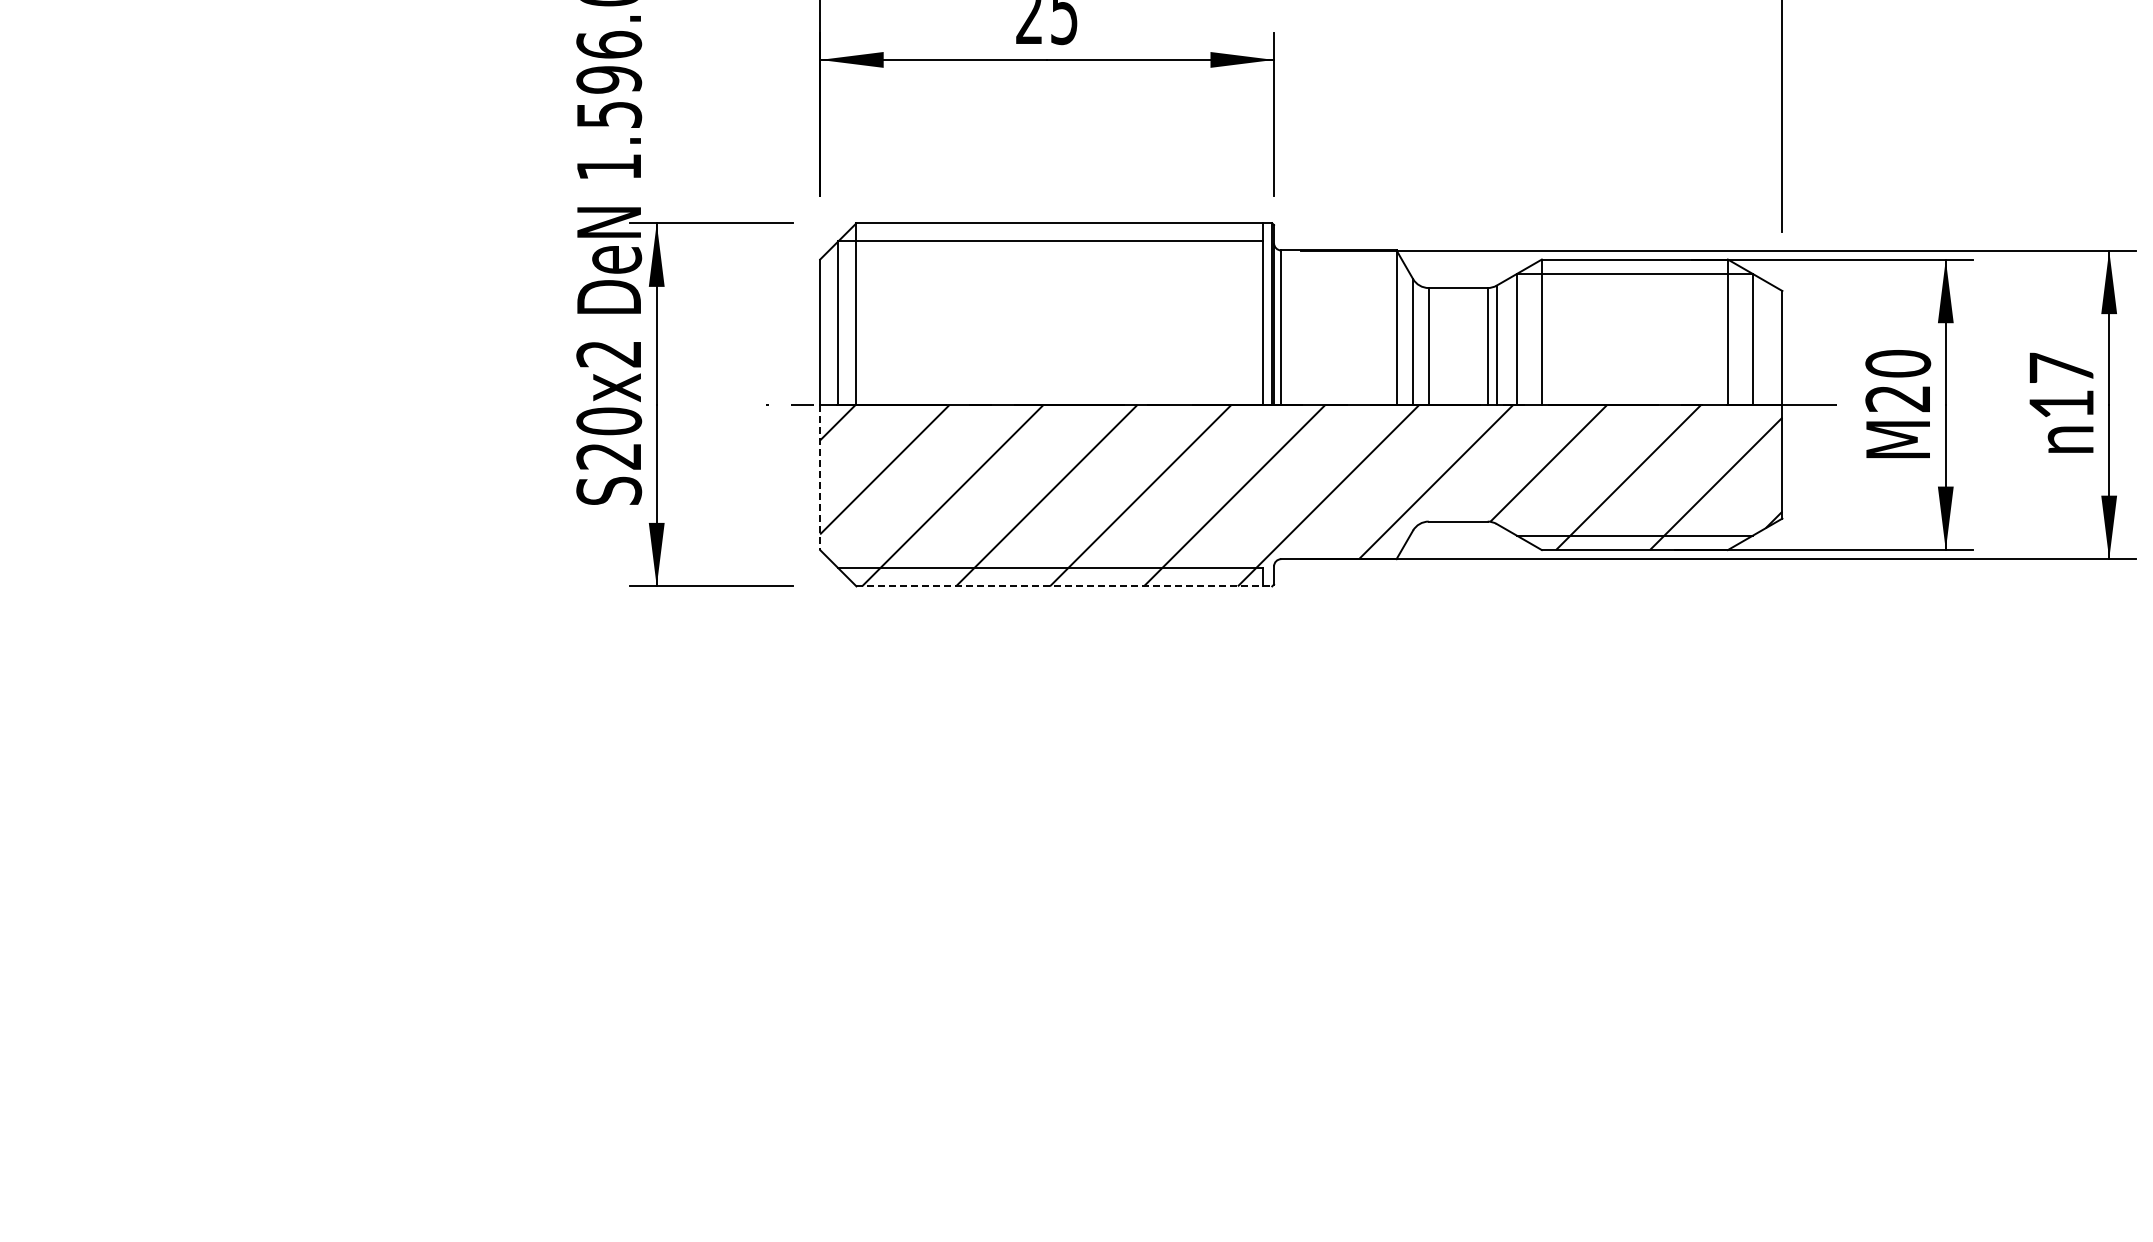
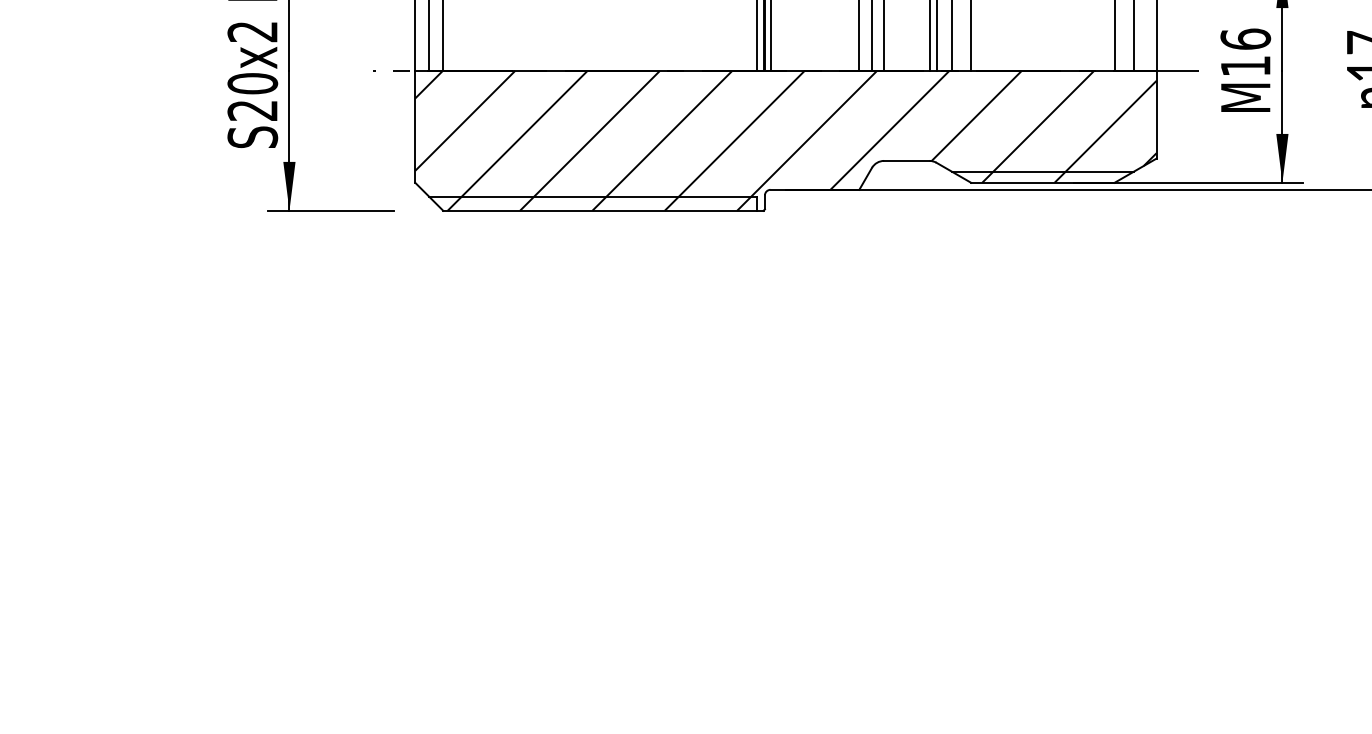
text: (1898, 380) -> (1245, 52), M20 -> M16
line: (820, 477) -> (415, 126), dashed -> solid
line: (1064, 586) -> (603, 210), dashed -> solid

